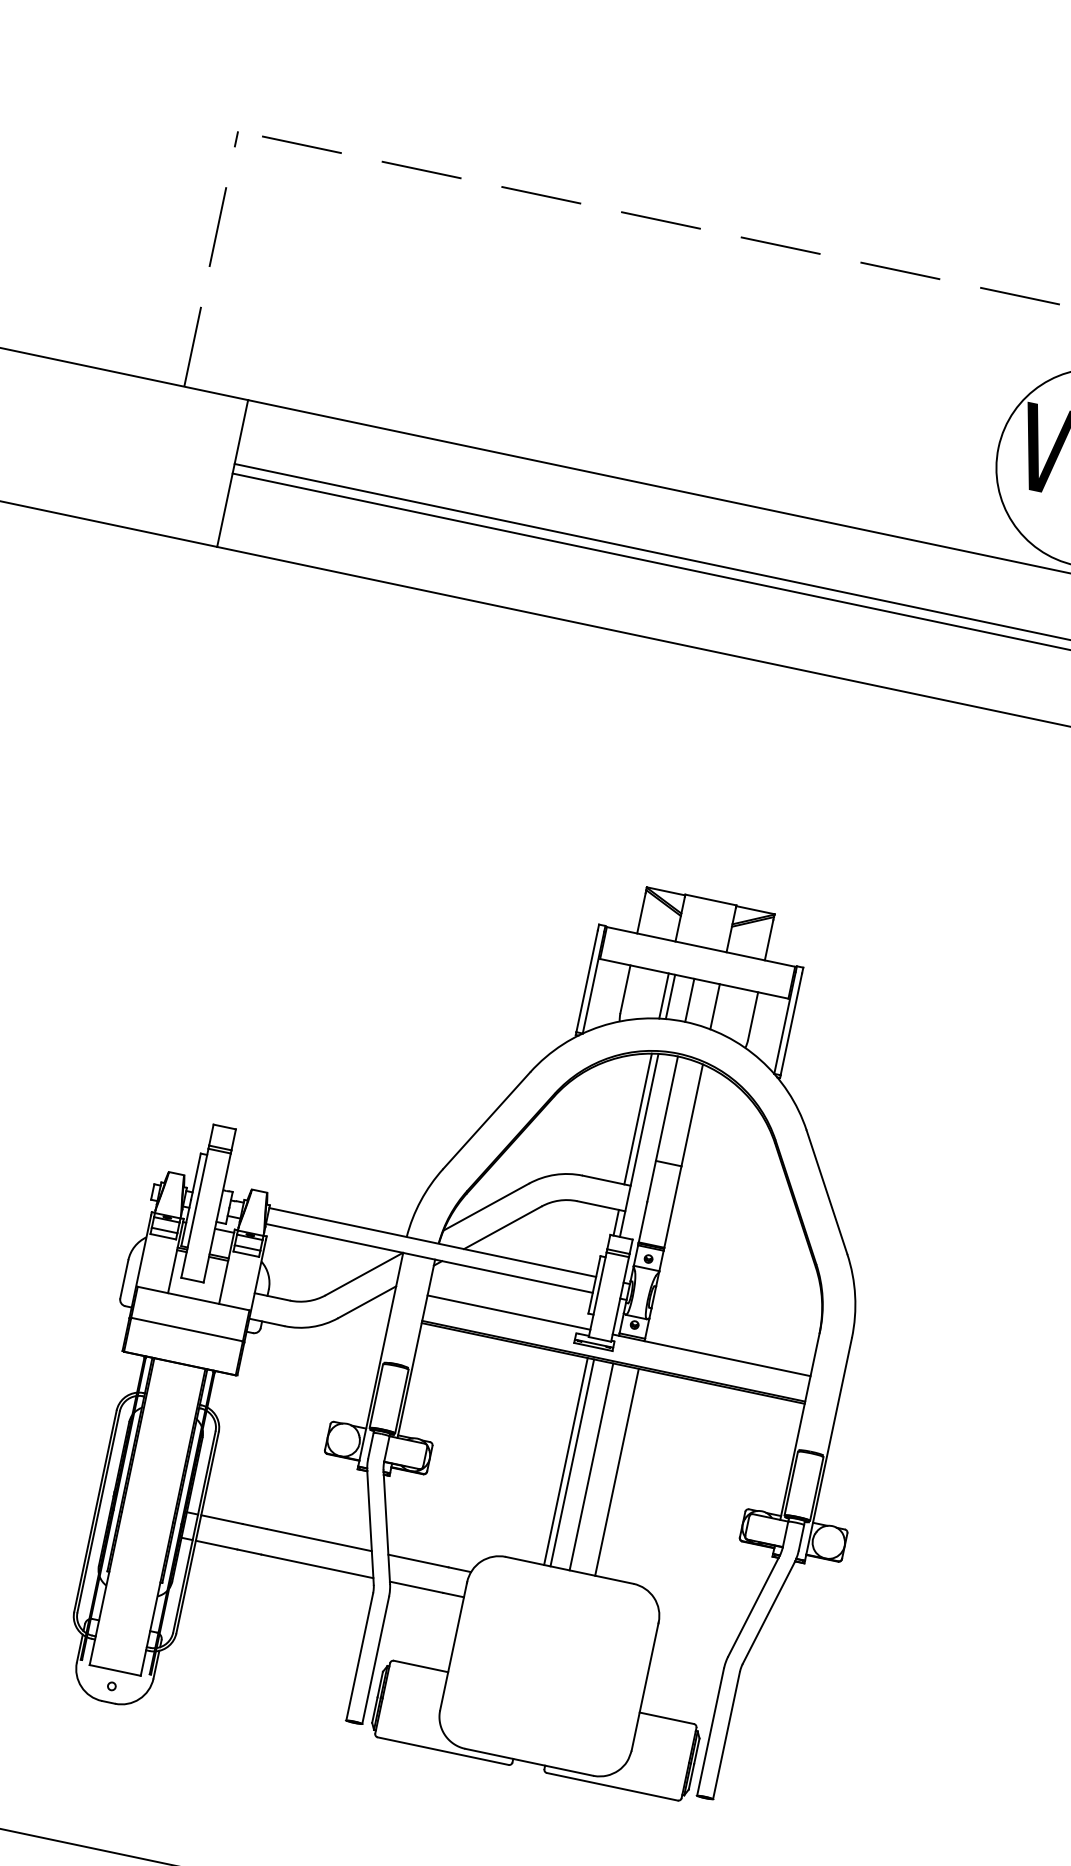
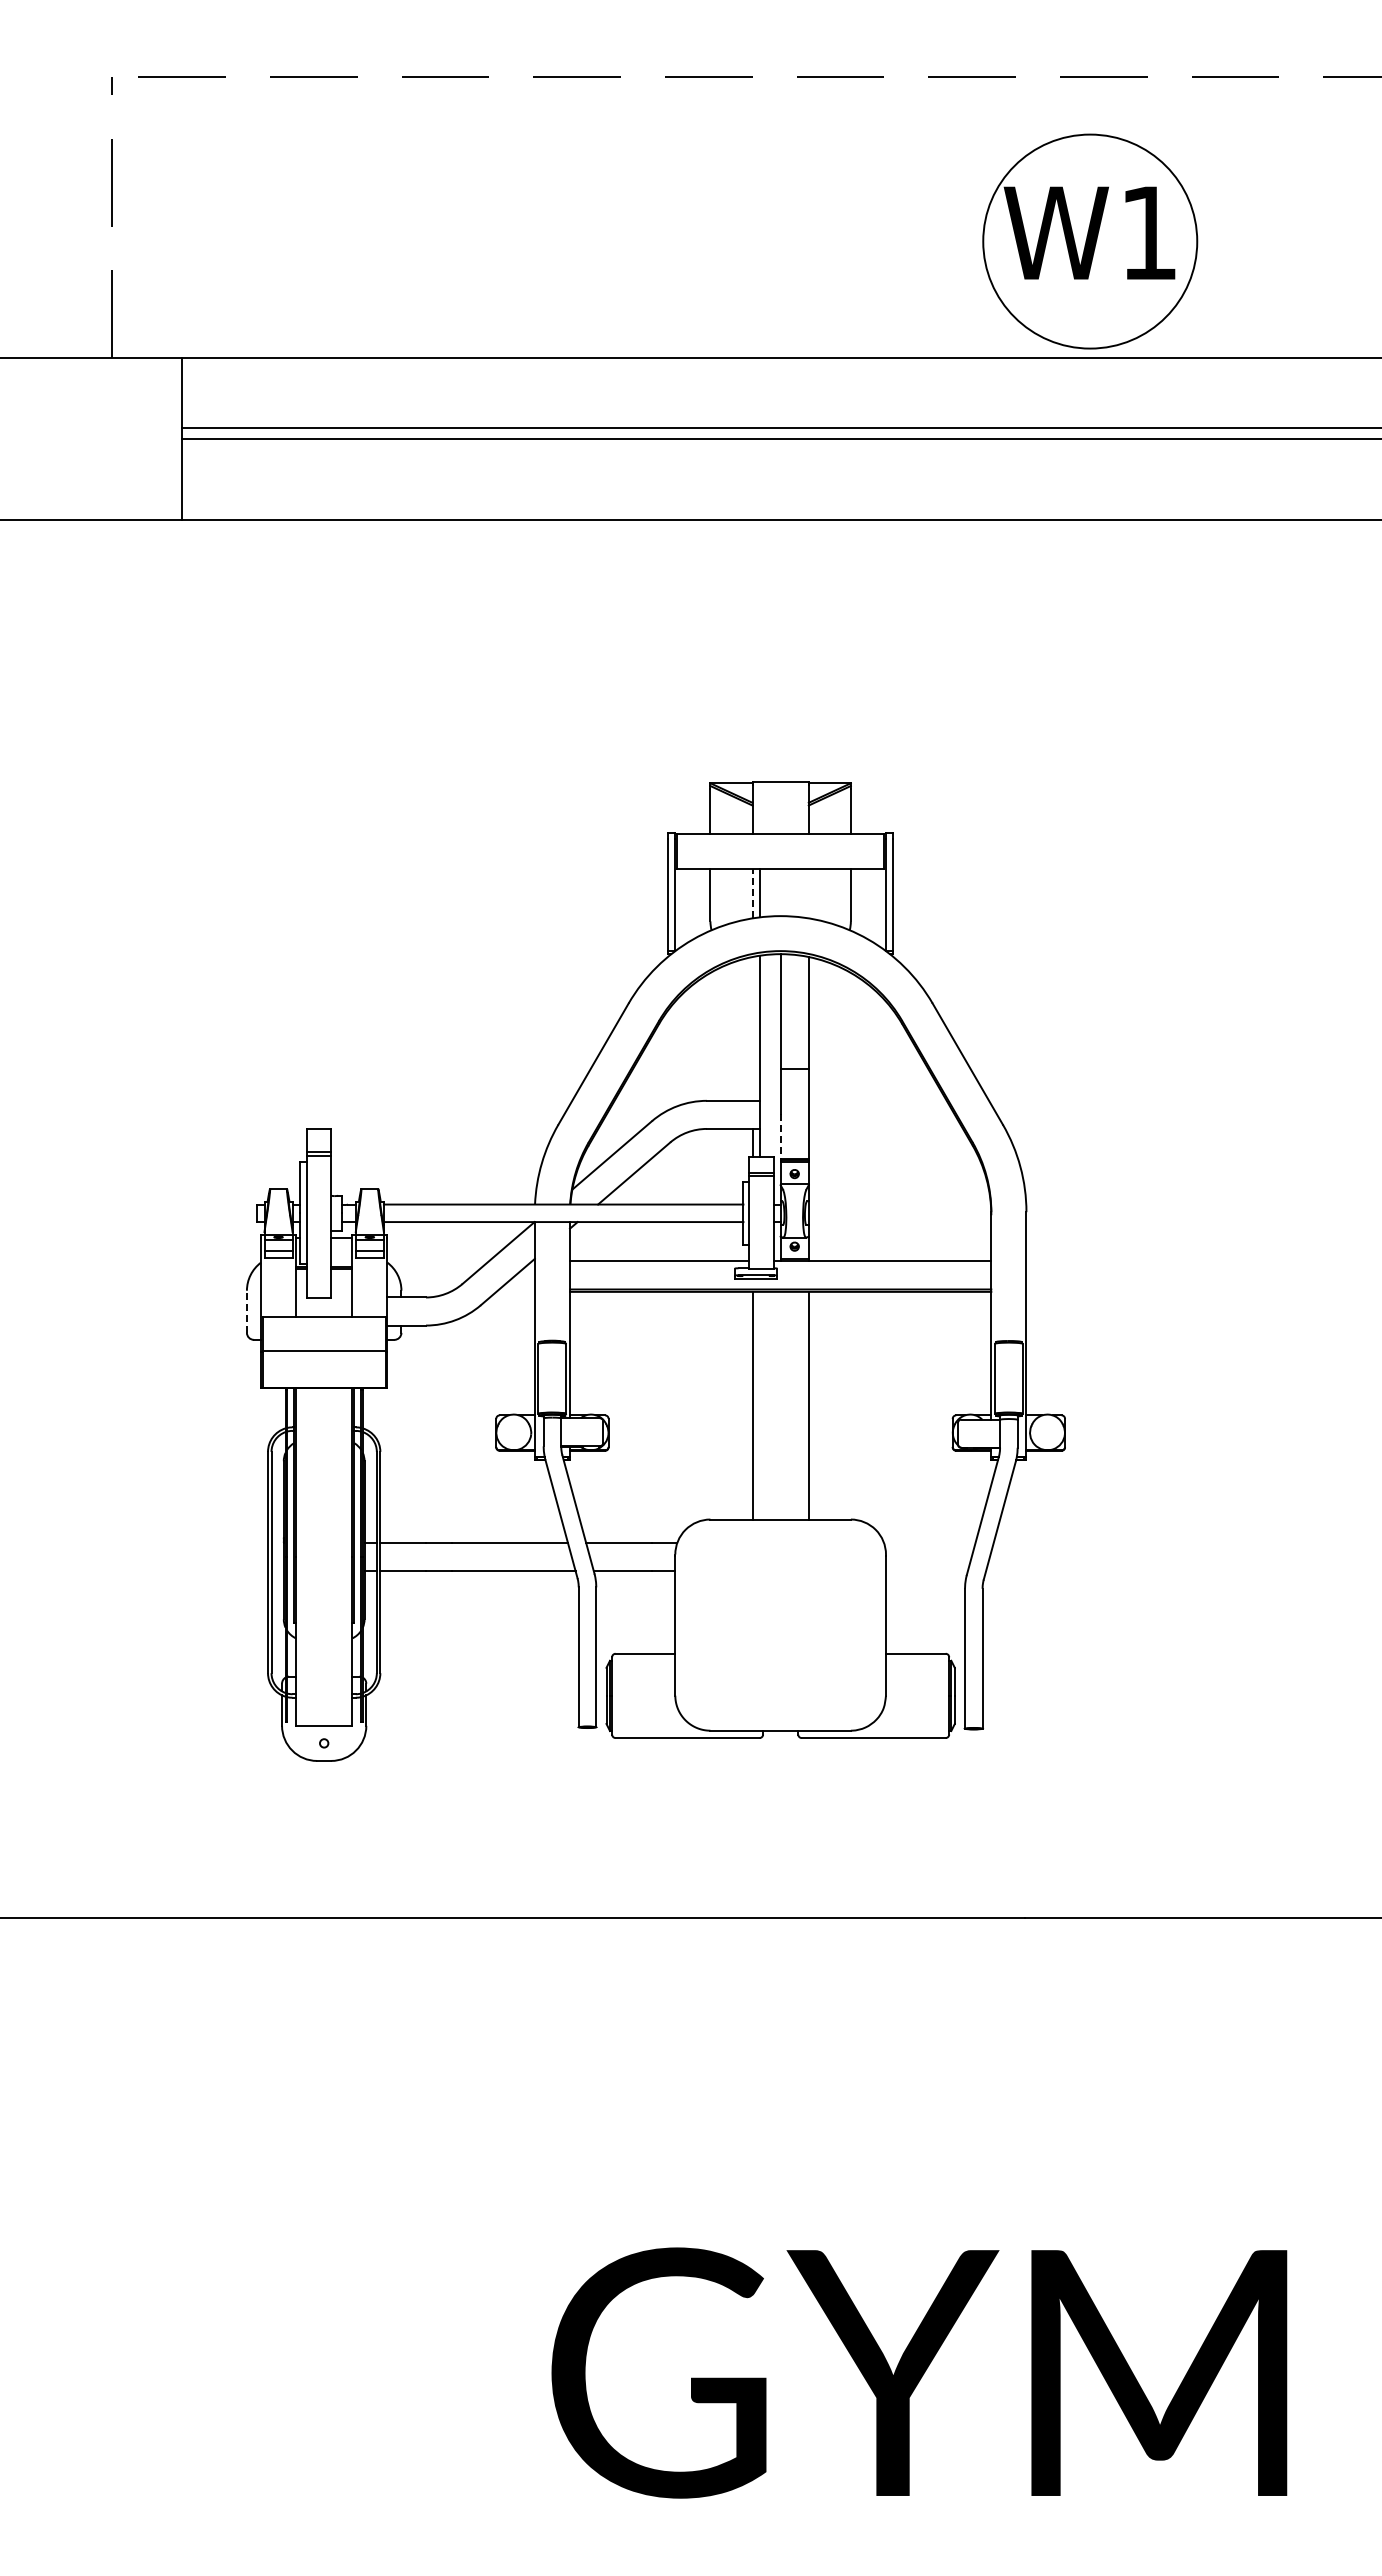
line: (663, 995) -> (752, 893), solid -> dashed
line: (689, 1000) -> (780, 892), removed
line: (714, 1006) -> (808, 893), removed
line: (638, 1118) -> (752, 1028), removed
line: (642, 1222) -> (780, 1136), solid -> dashed
line: (123, 1278) -> (246, 1311), solid -> dashed
line: (572, 1462) -> (759, 1405), removed
line: (591, 1466) -> (780, 1405), removed

